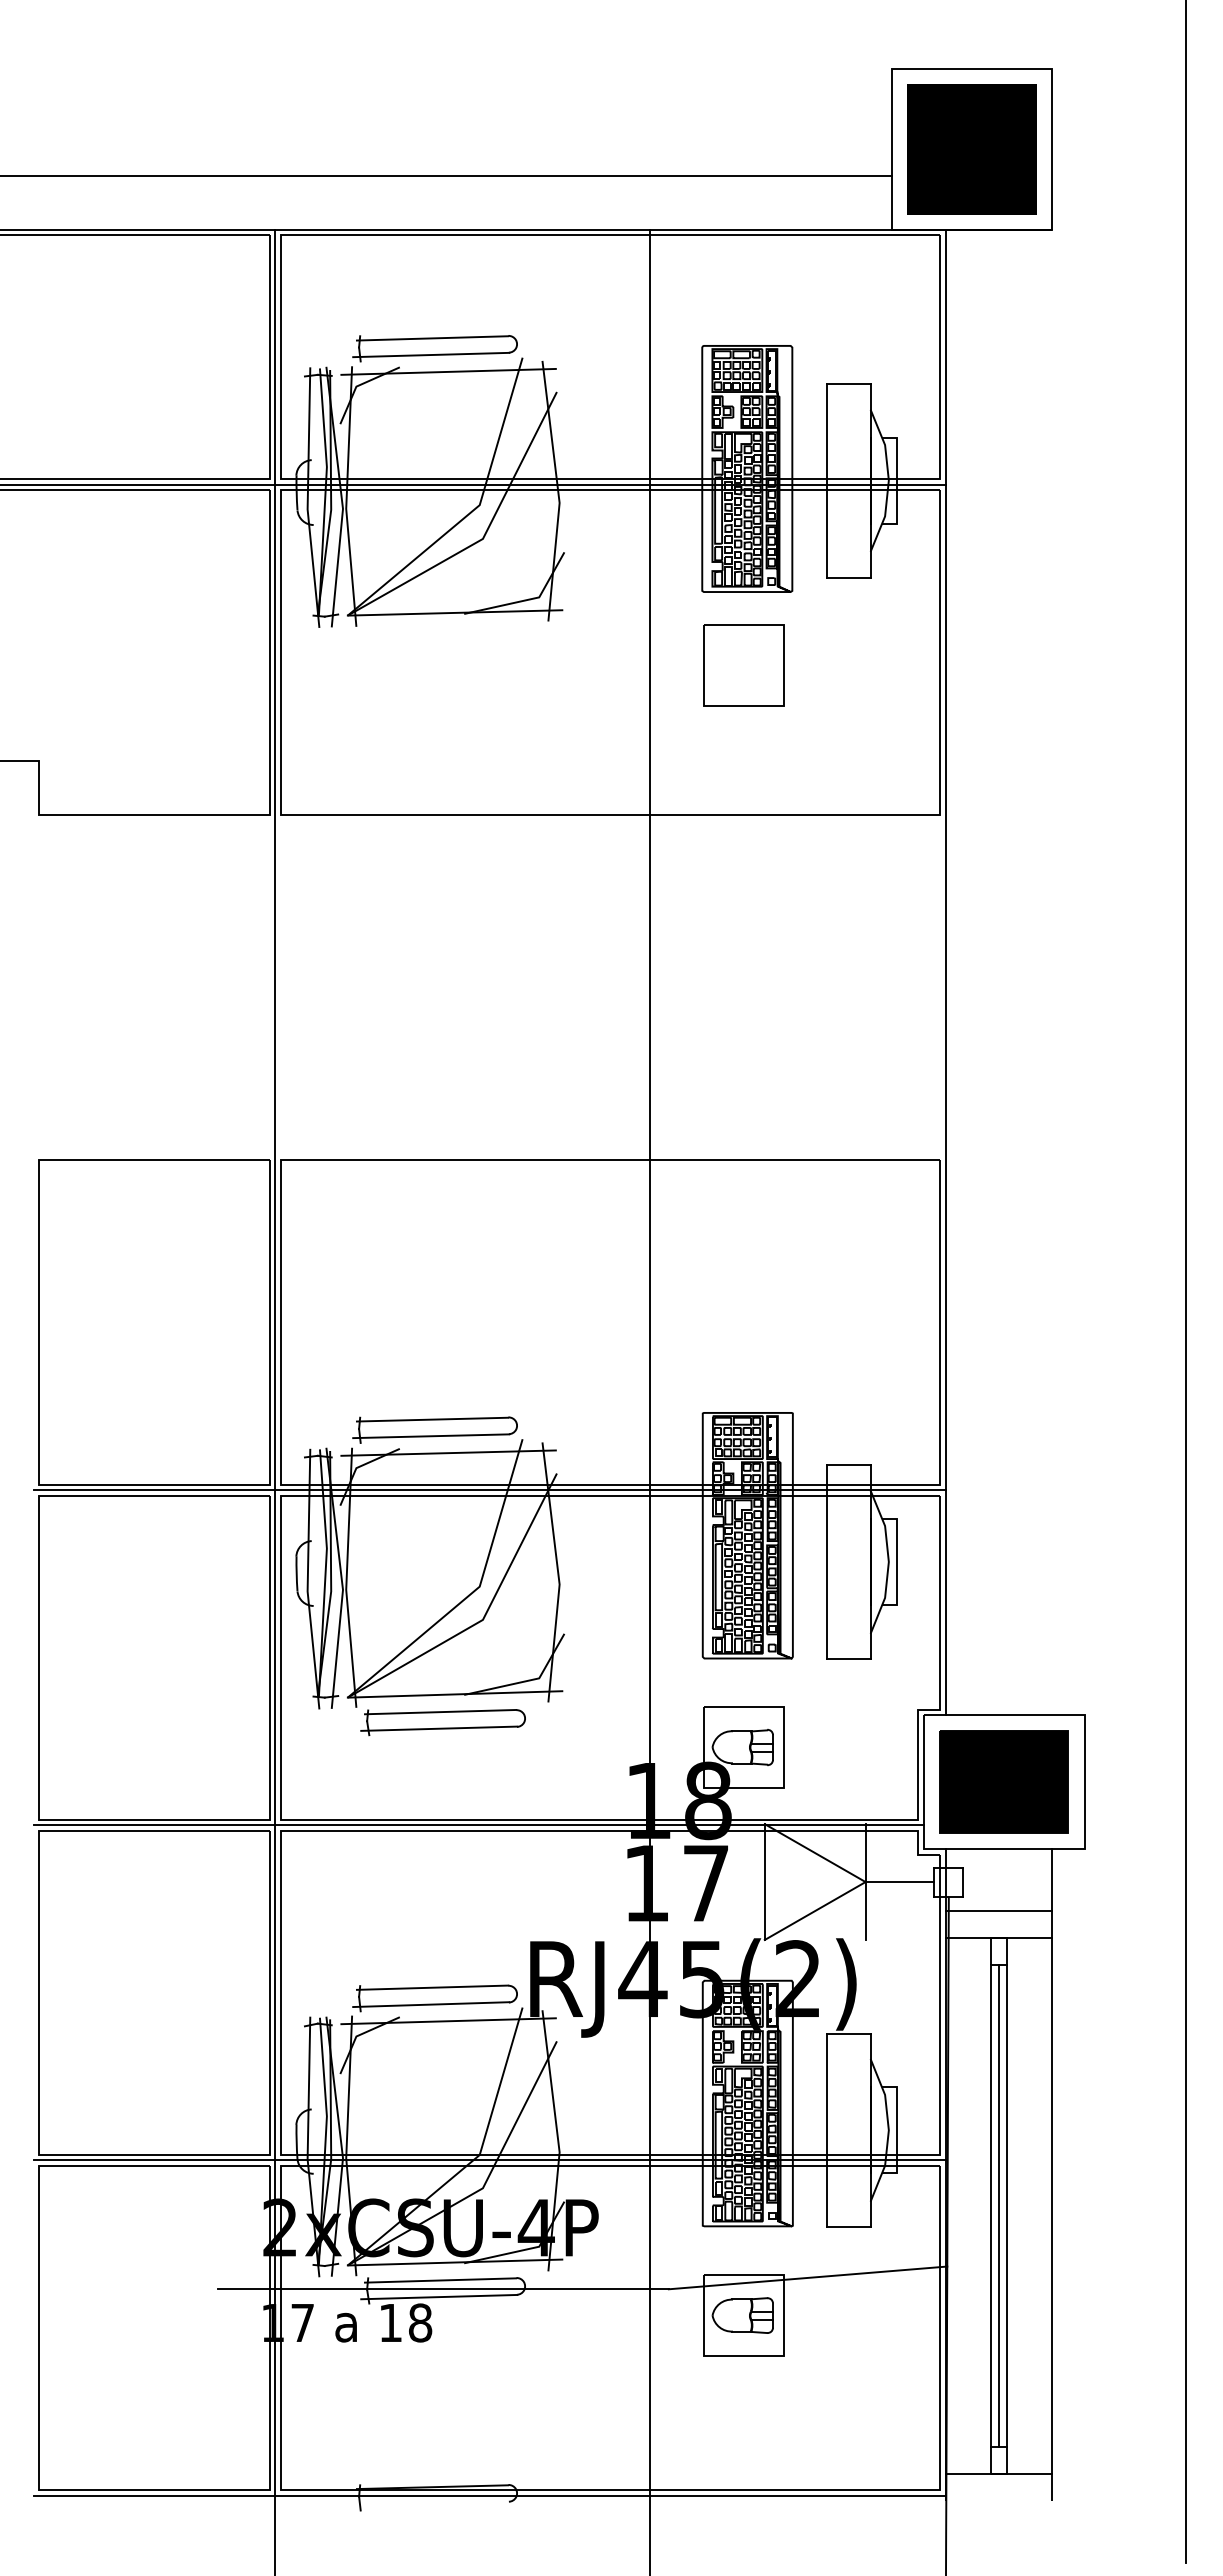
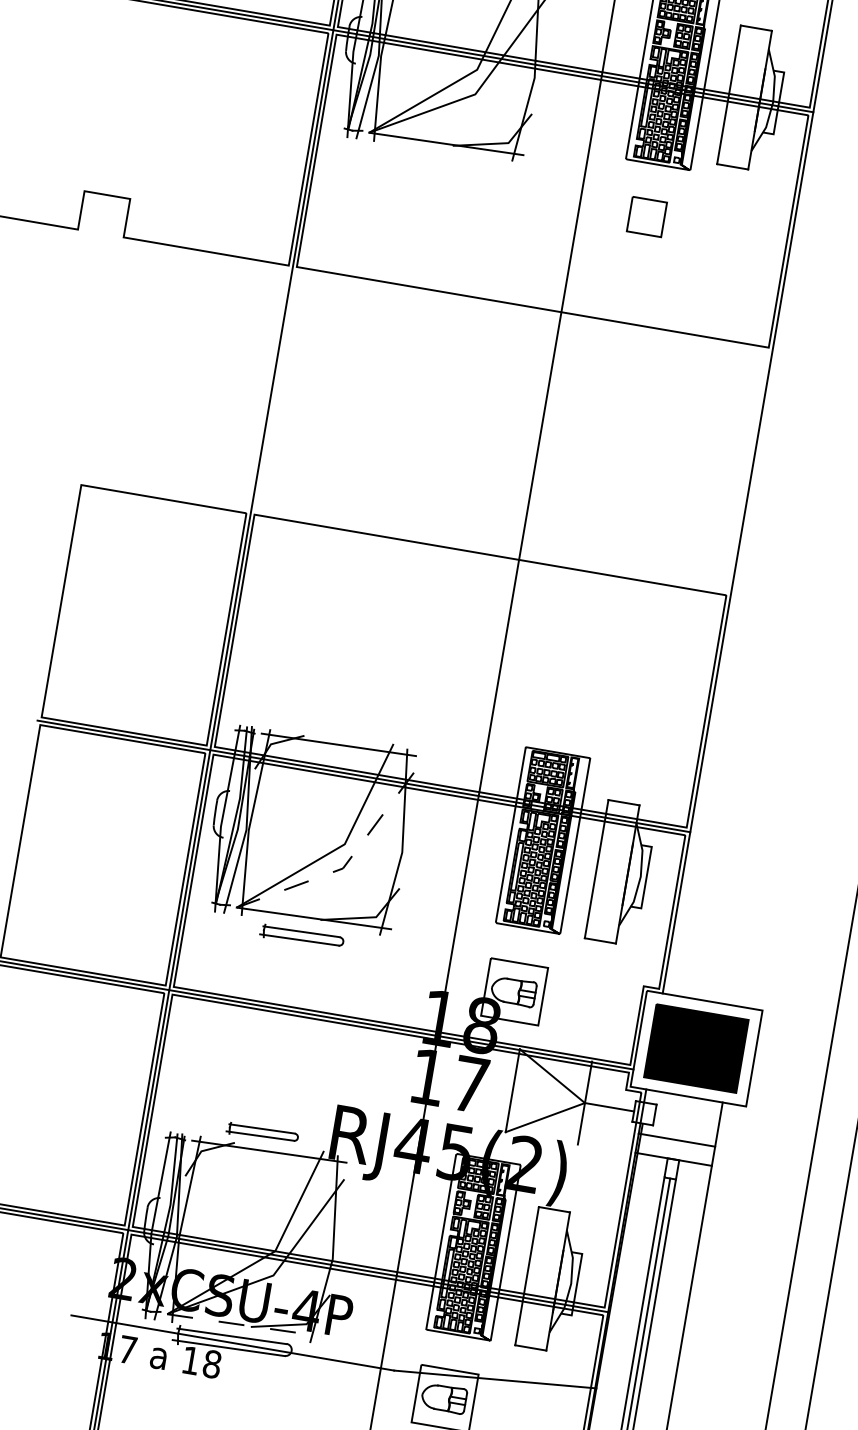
part: (743, 665) -> (646, 216), size x0.6
part: (434, 1429) -> (331, 726), removed
line: (484, 1616) -> (344, 866), solid -> dashed
part: (442, 1722) -> (301, 937), size x0.7
part: (434, 1998) -> (262, 1133), size x0.6
line: (455, 2262) -> (244, 1325), solid -> dashed

